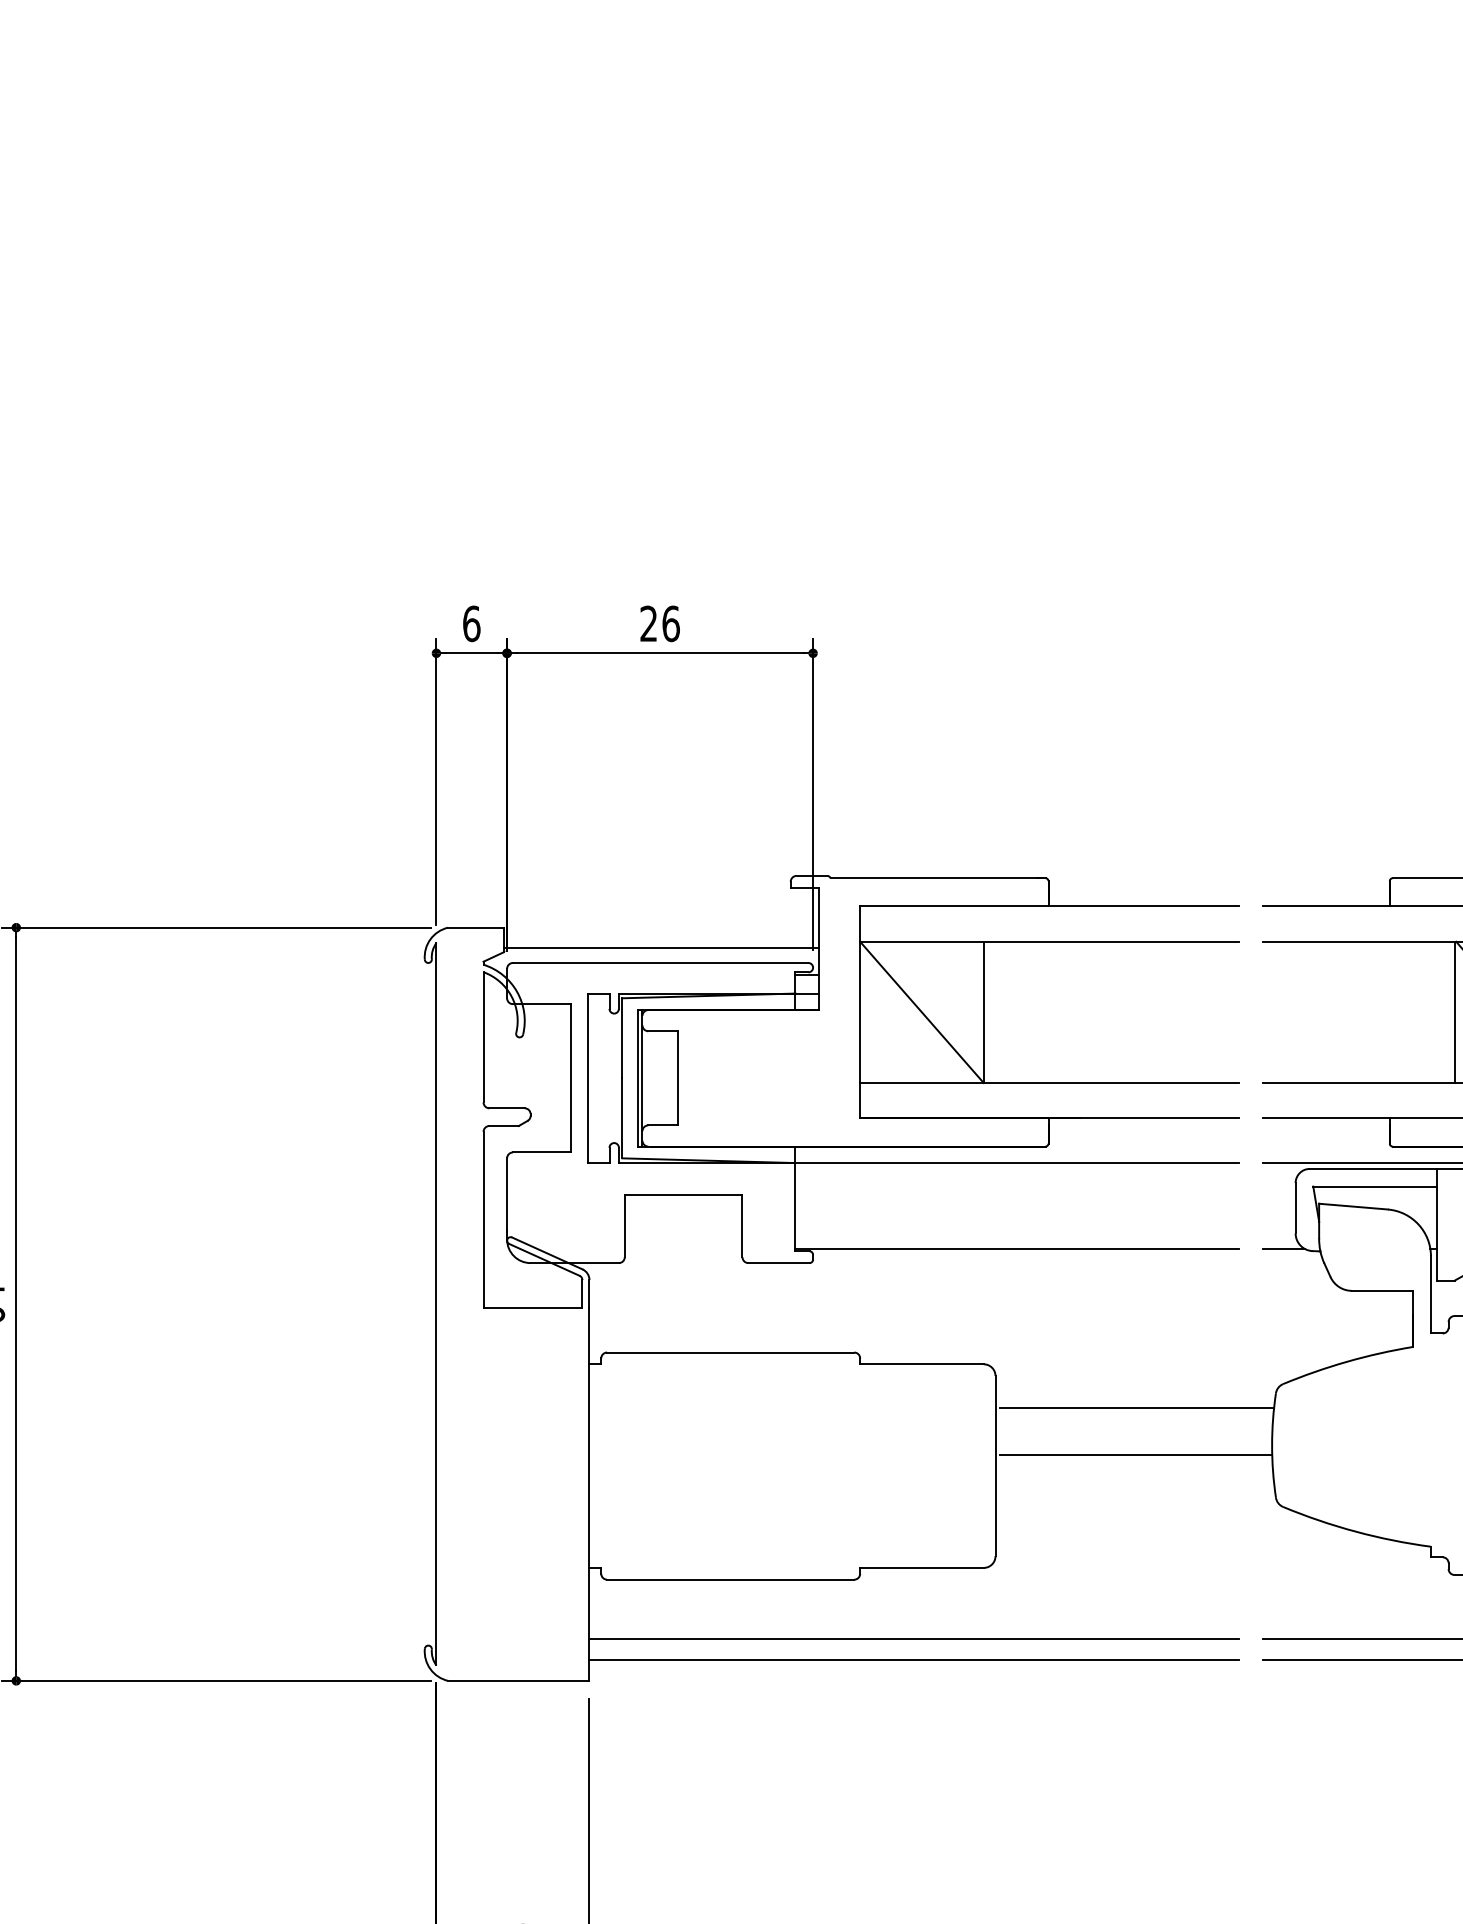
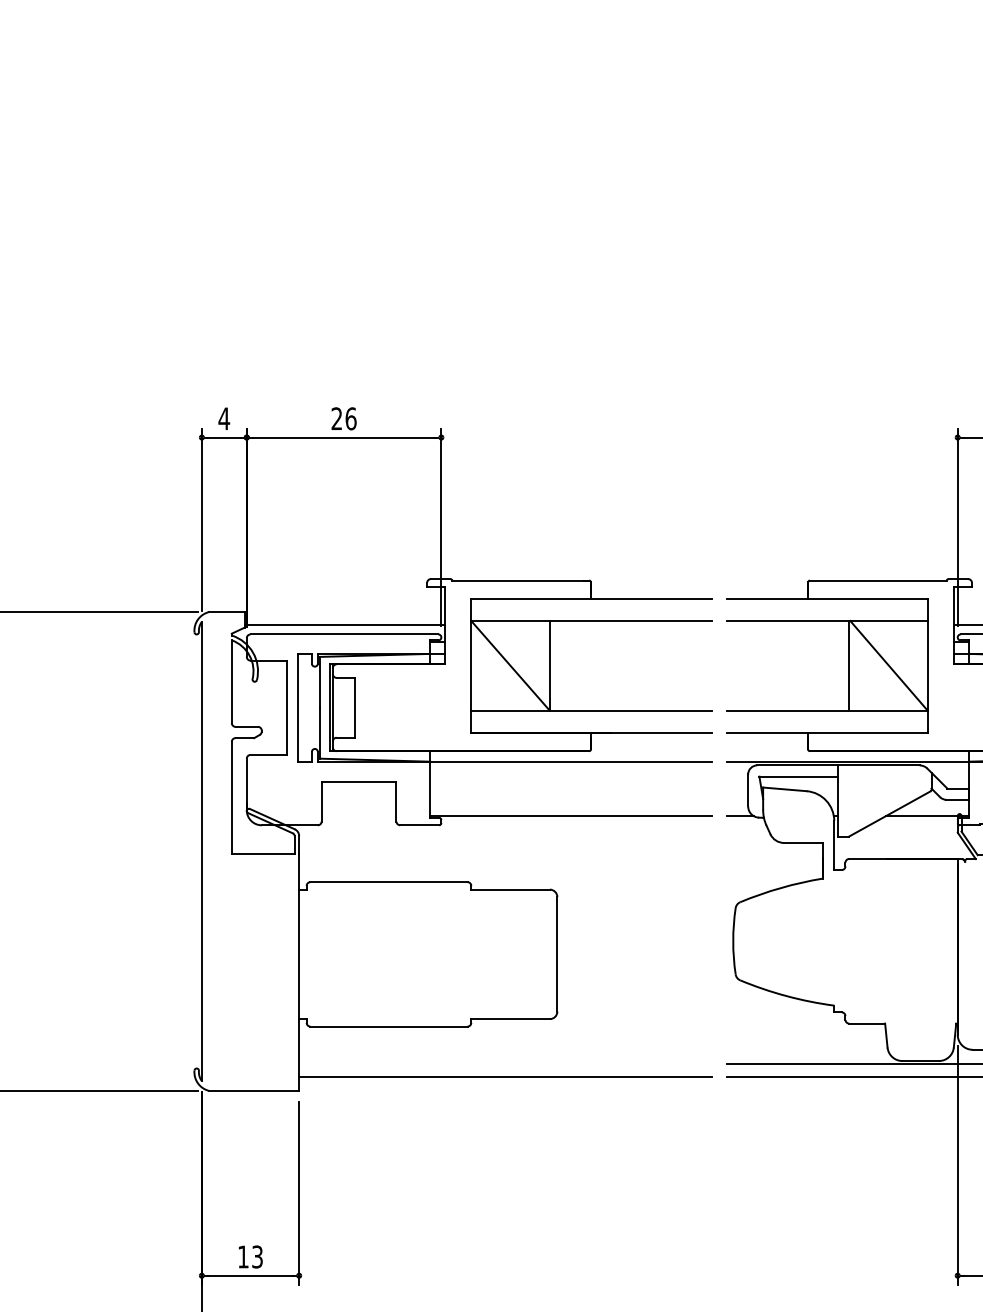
text: (472, 623) -> (224, 418), 6 -> 4
line: (1135, 1408) -> (646, 917), removed
line: (1135, 1455) -> (646, 947), removed
line: (913, 1639) -> (505, 1064), removed

